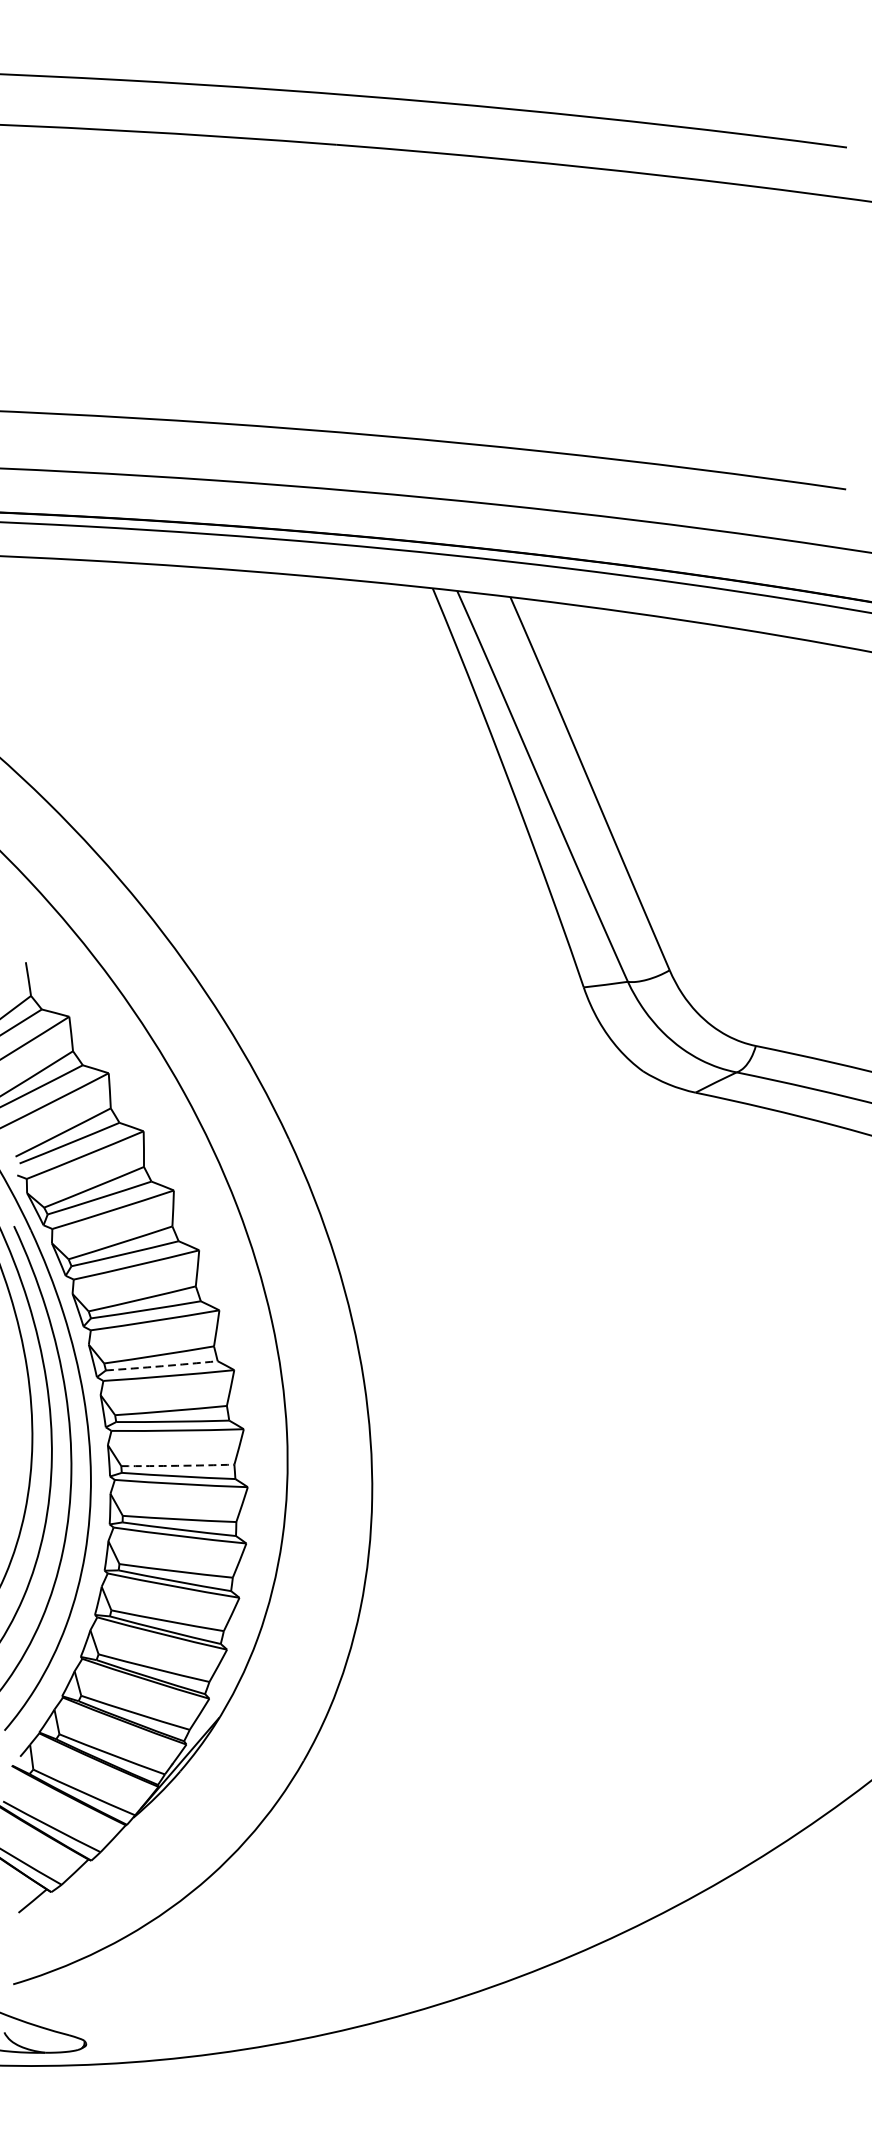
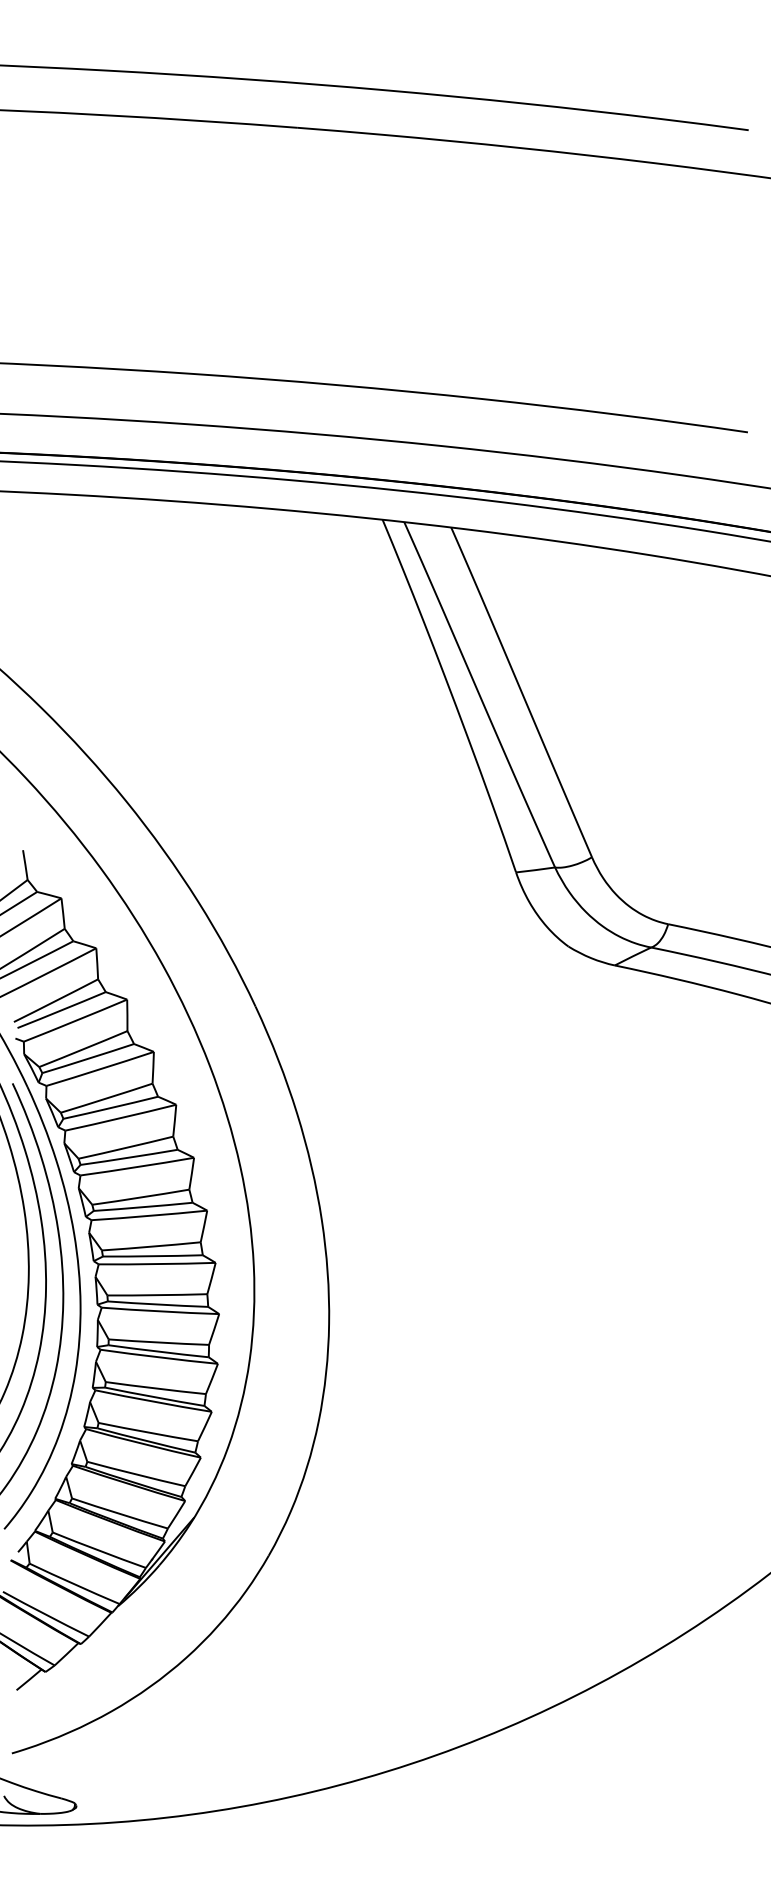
arc: (162, 1366) -> (143, 1207), dashed -> solid
arc: (177, 1466) -> (157, 1295), dashed -> solid

